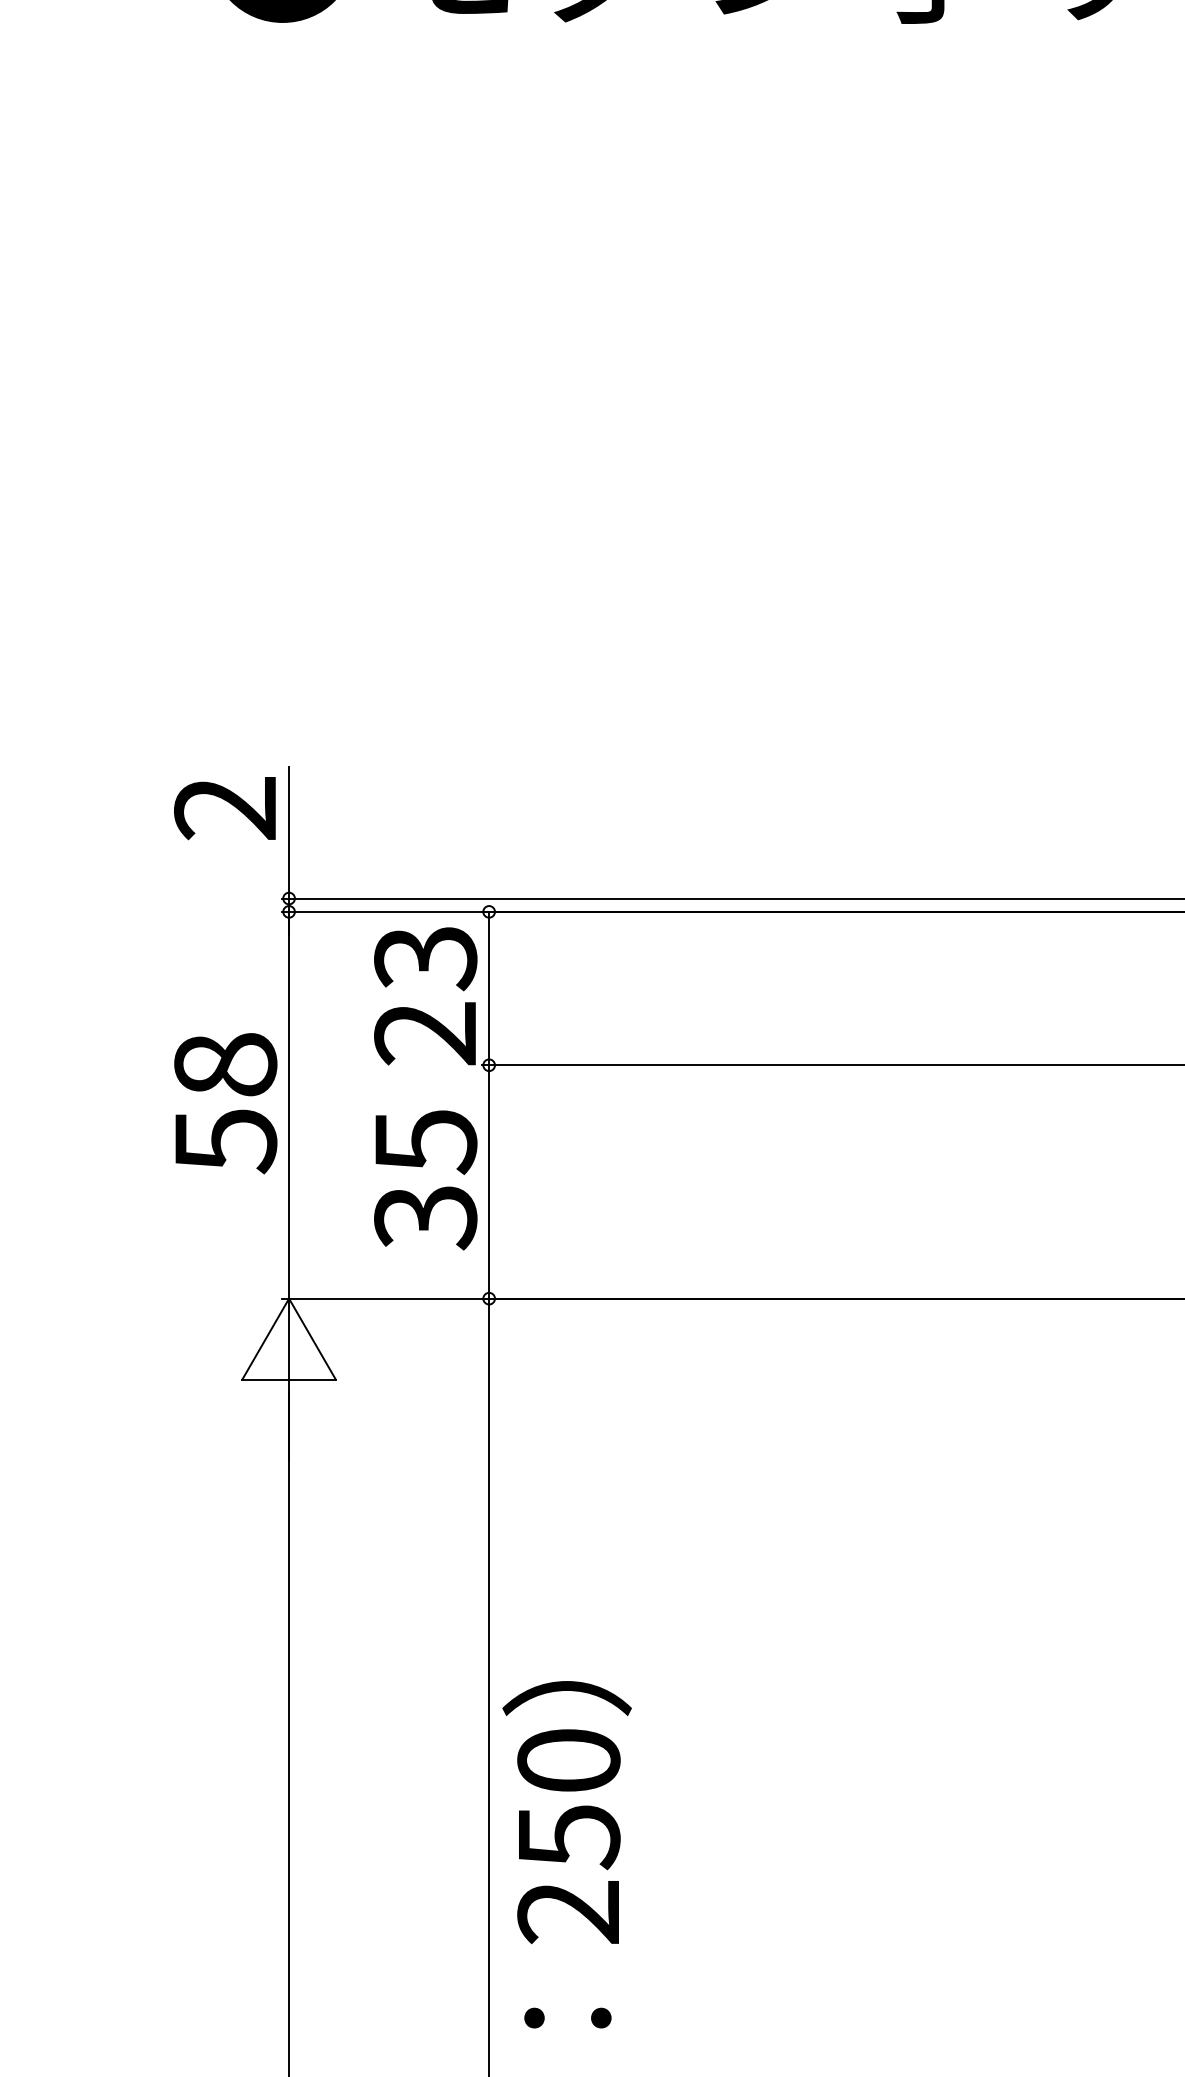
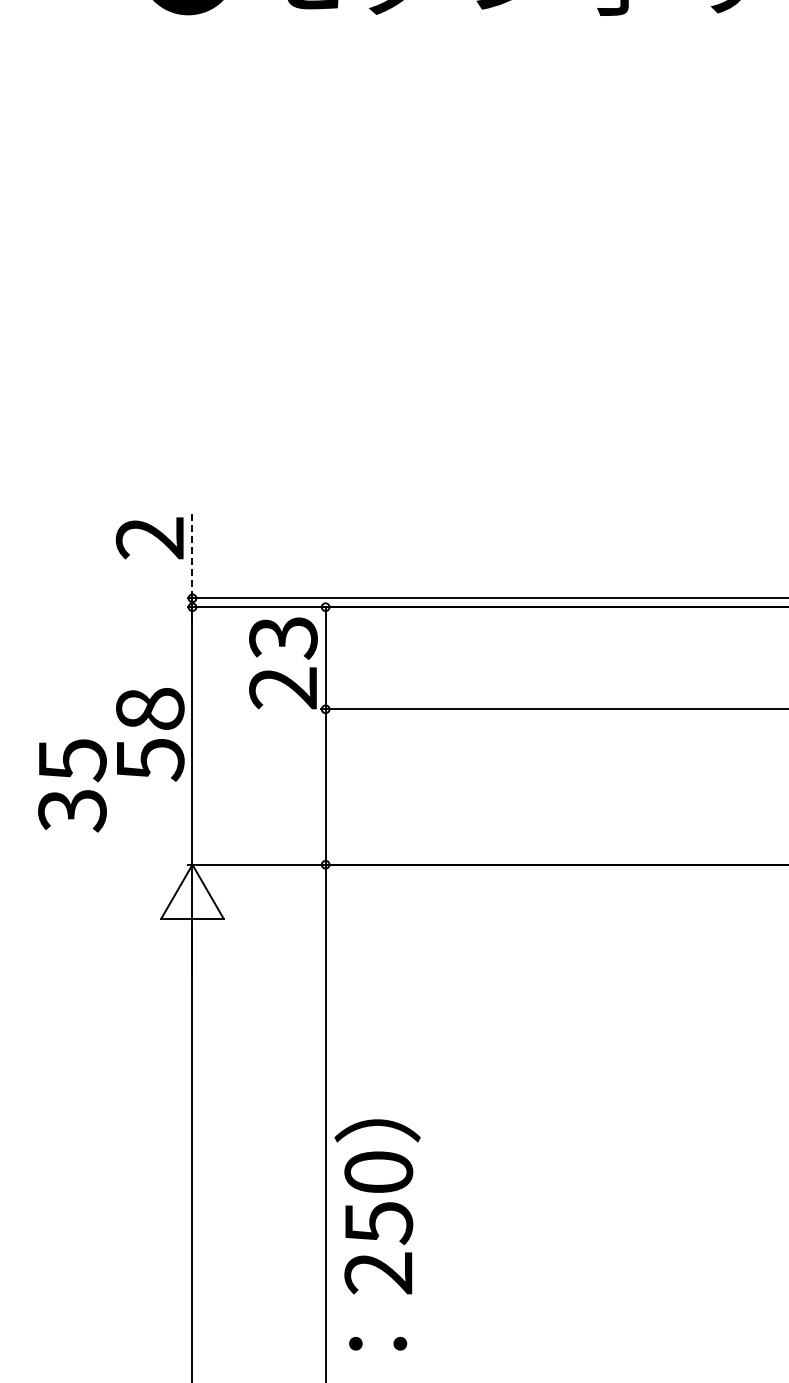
line: (289, 832) -> (192, 554), solid -> dashed
text: (425, 1179) -> (72, 785), moved

